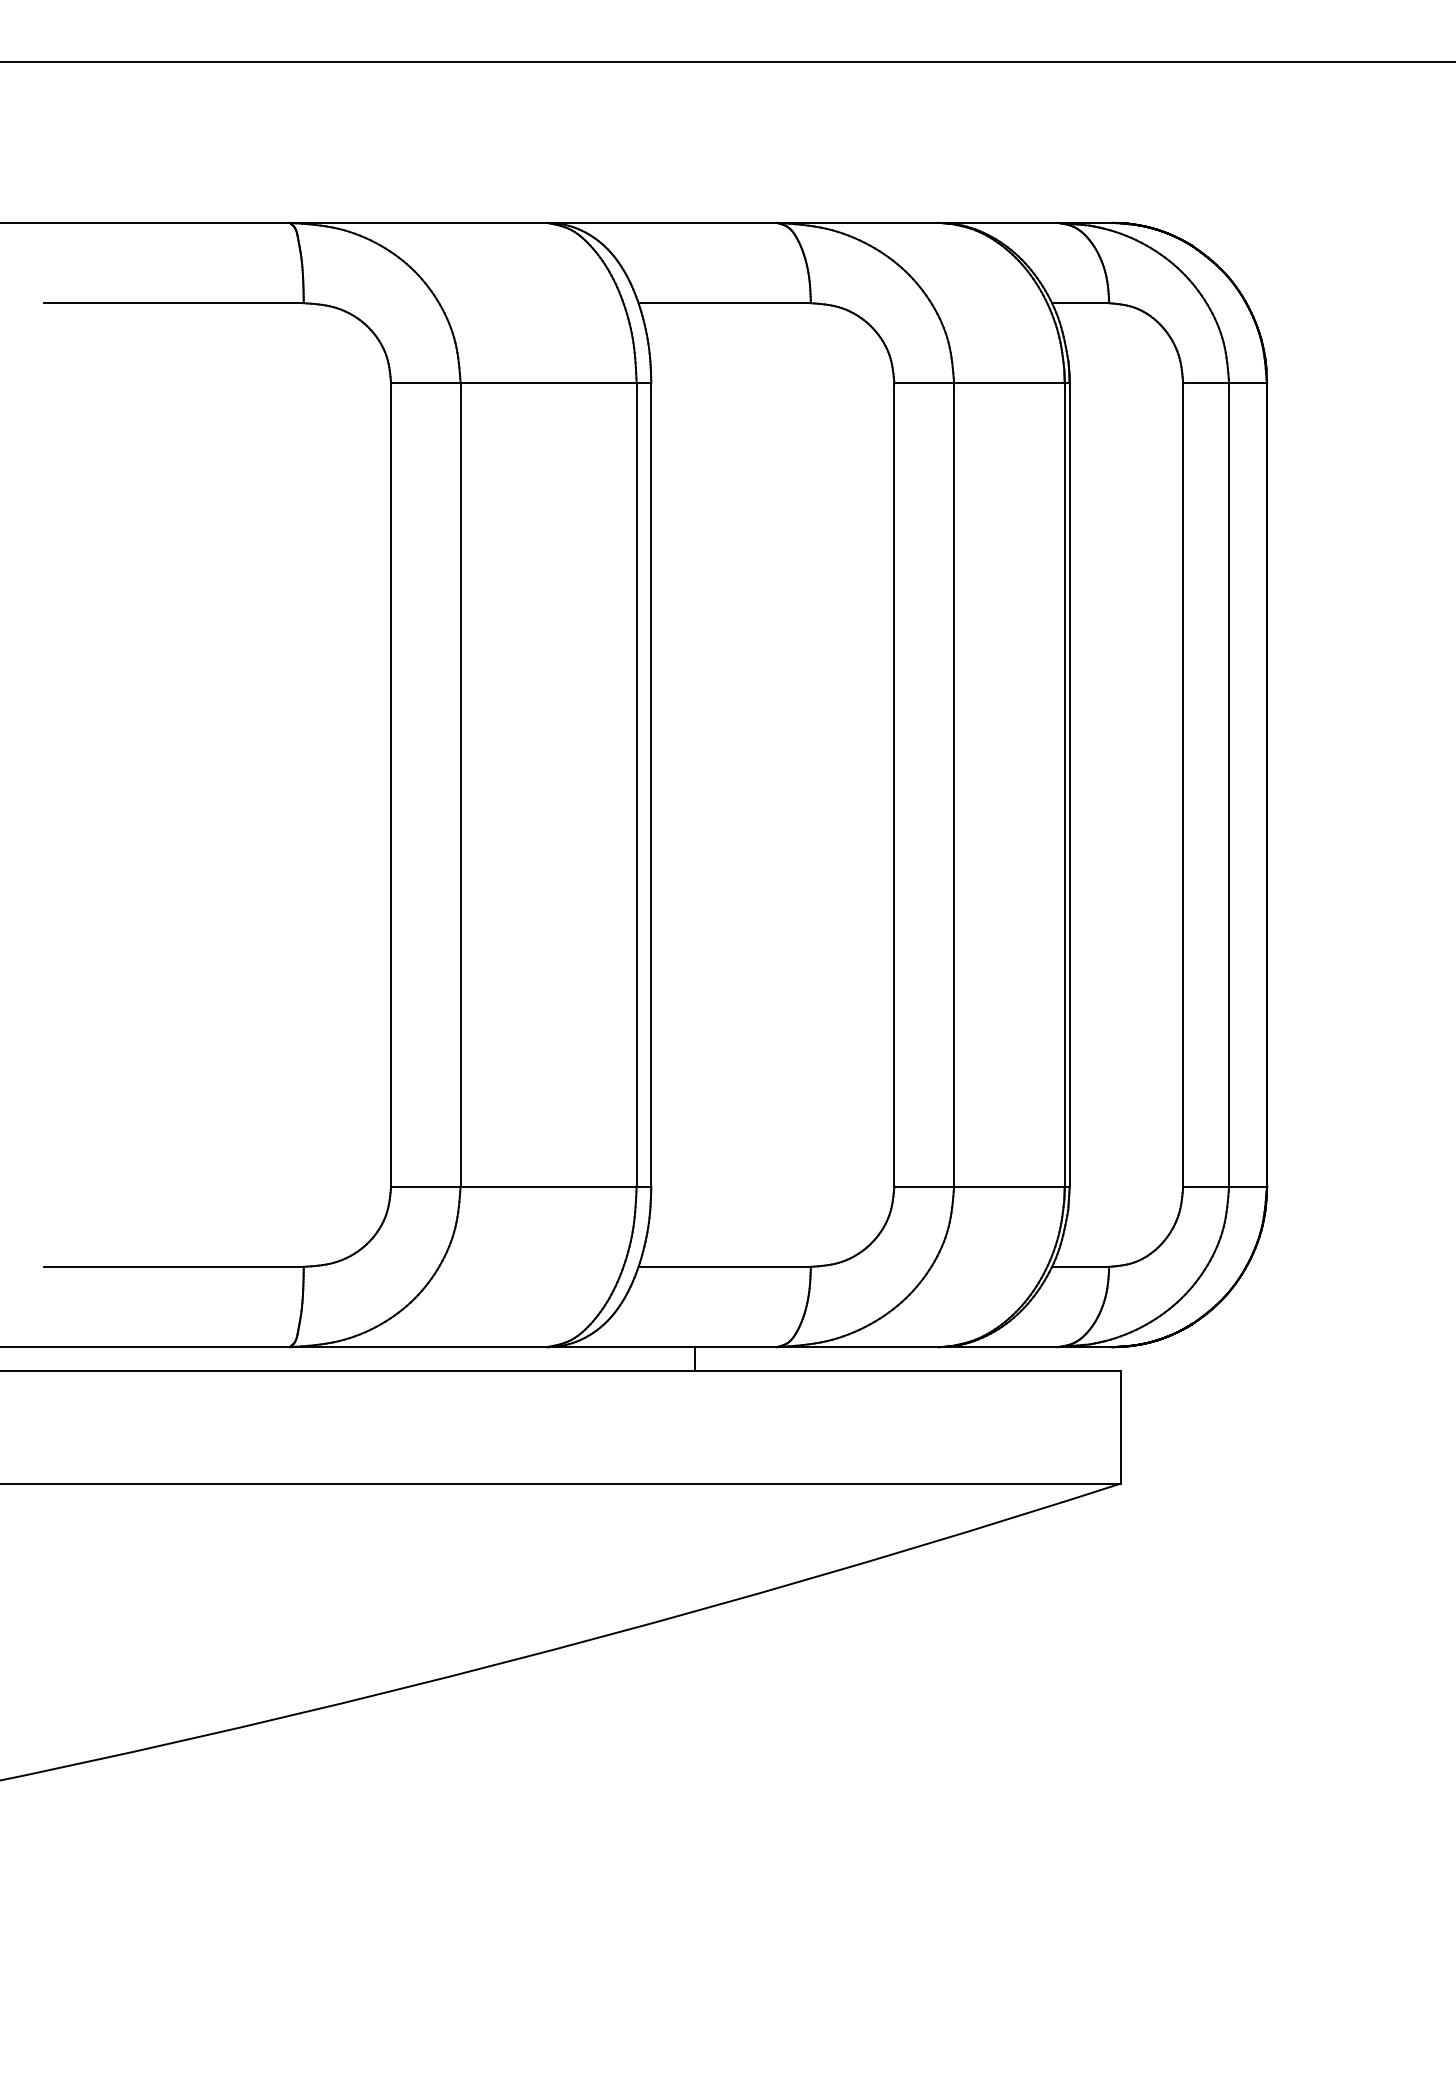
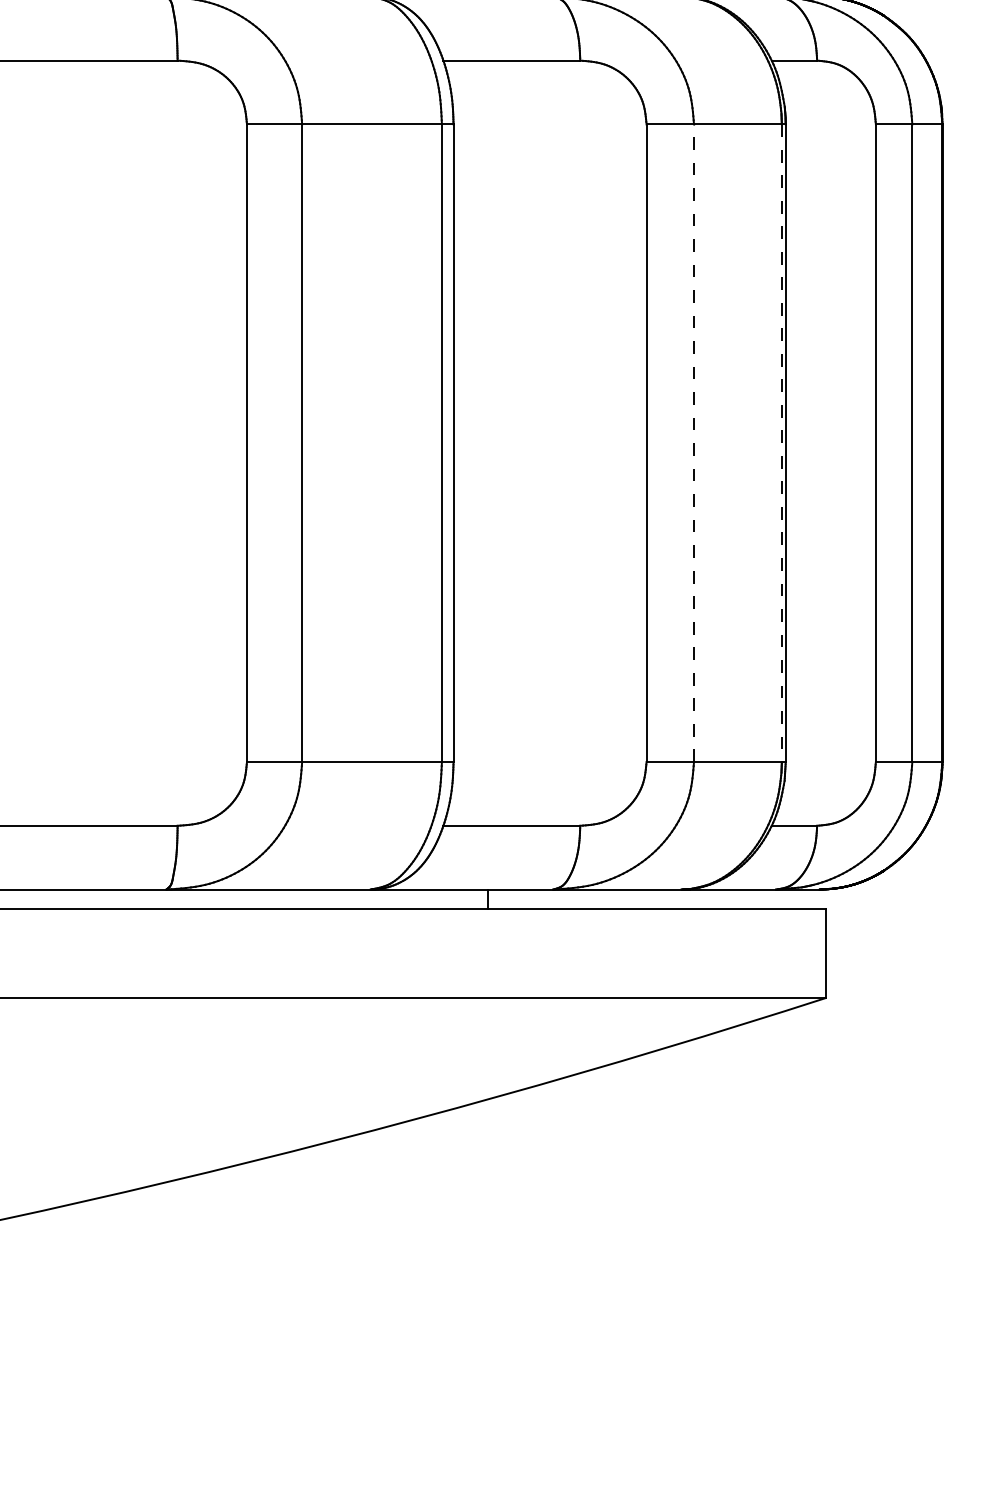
line: (954, 785) -> (694, 443), solid -> dashed
line: (1064, 785) -> (781, 443), solid -> dashed

